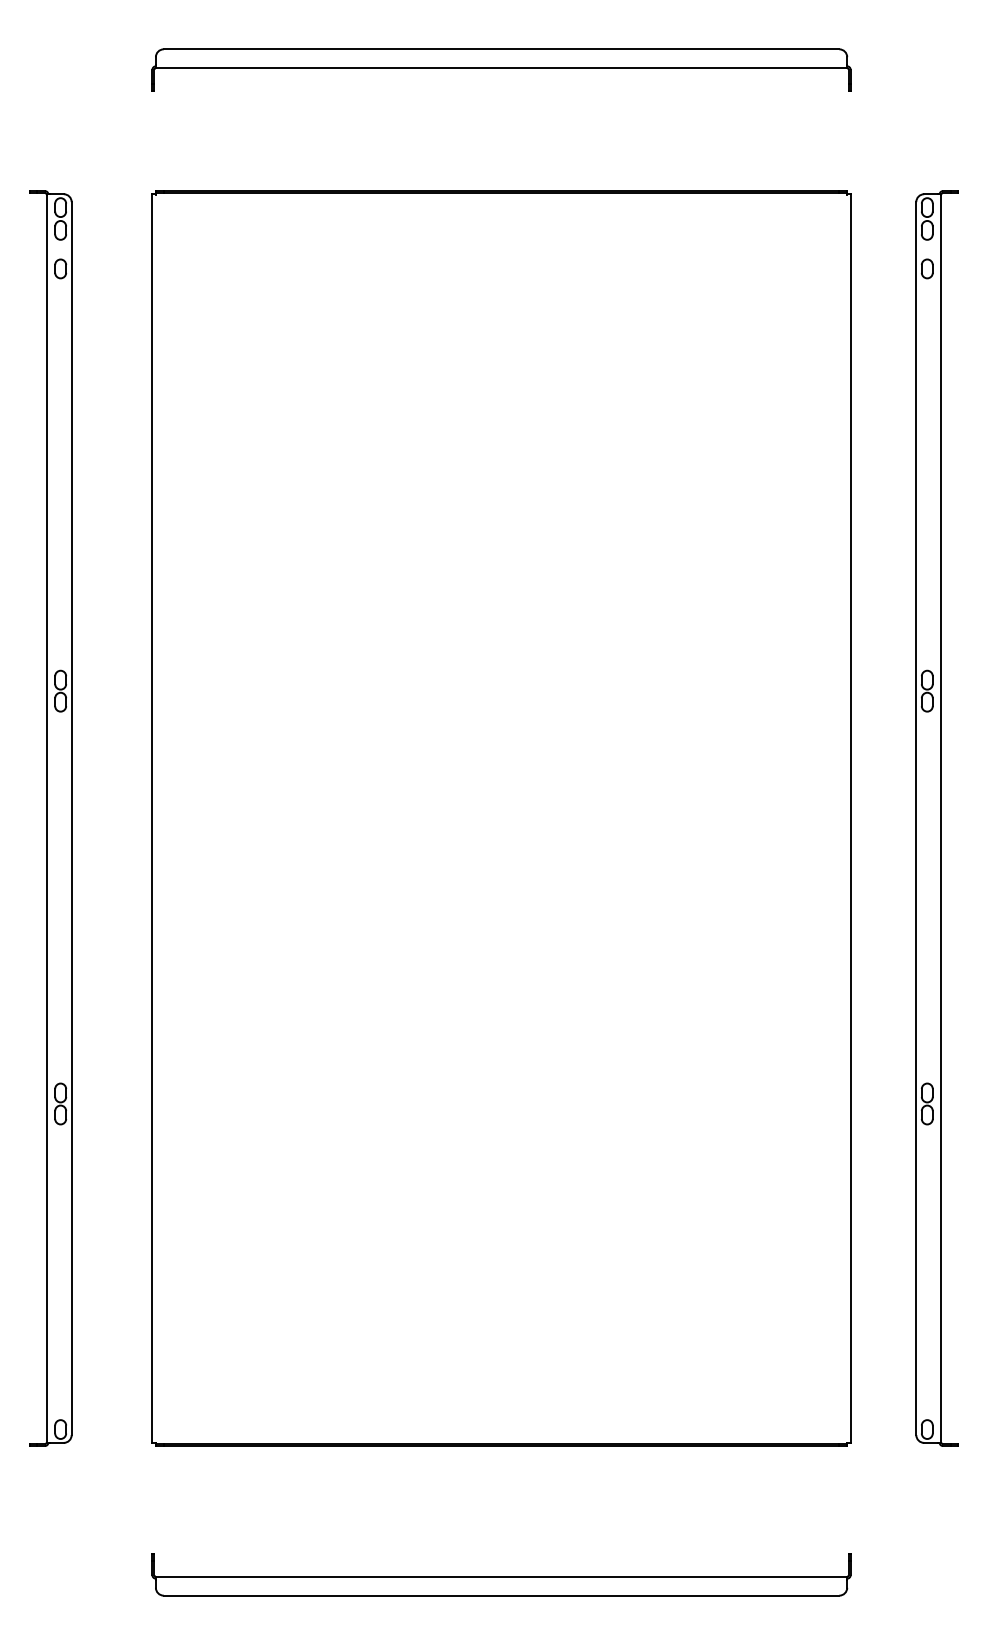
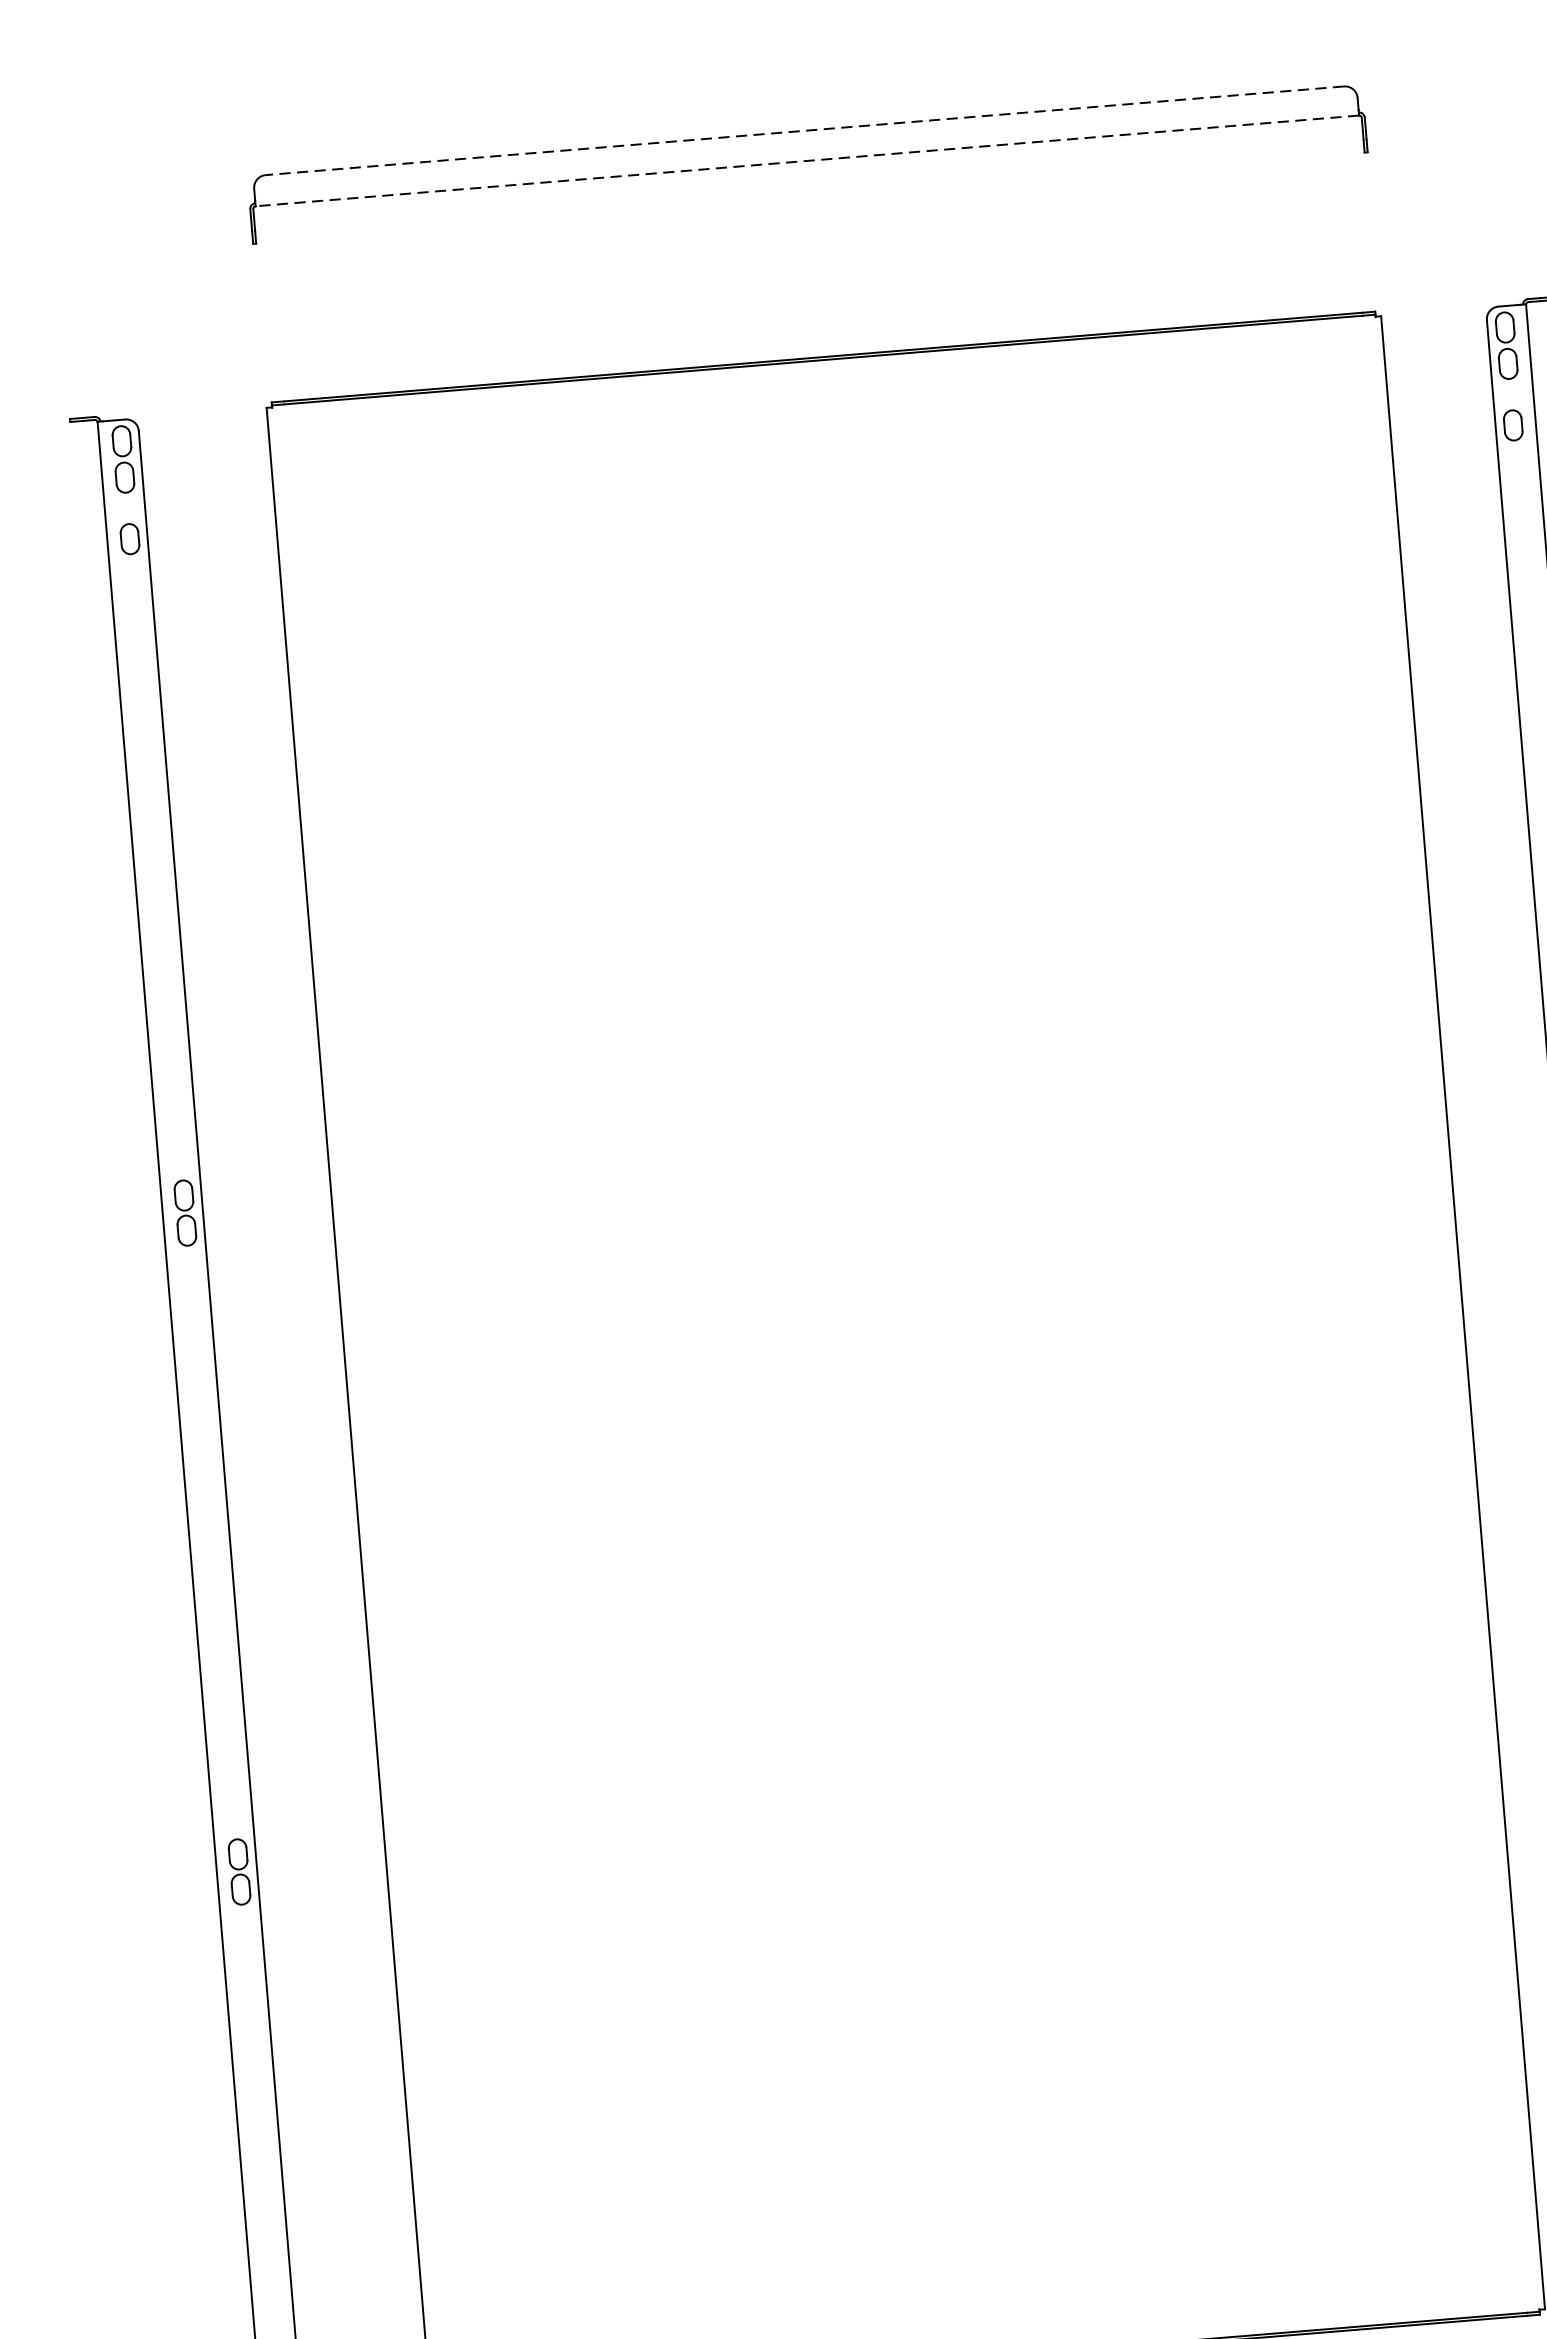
line: (501, 49) -> (804, 131), solid -> dashed
line: (501, 68) -> (807, 161), solid -> dashed

